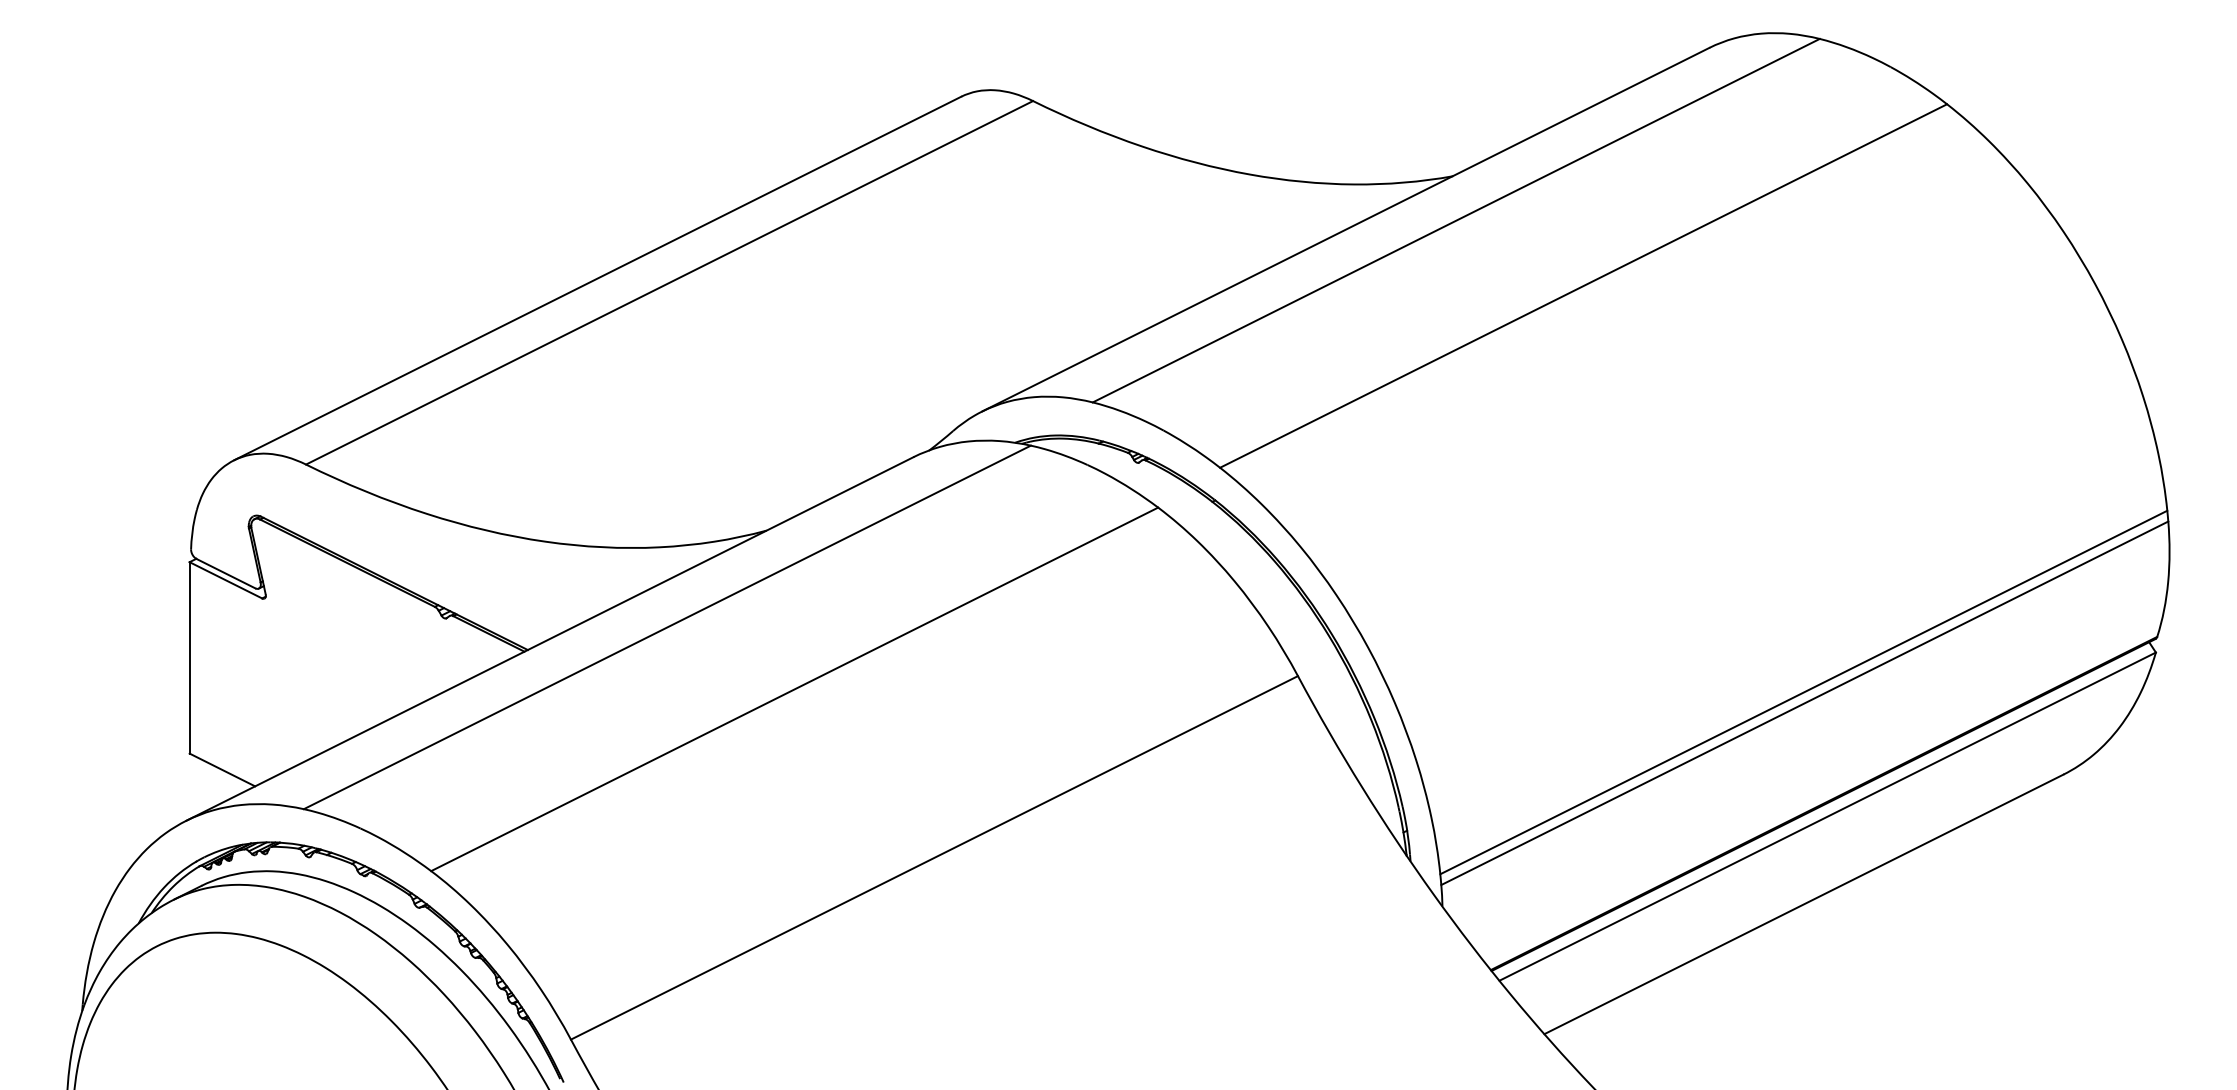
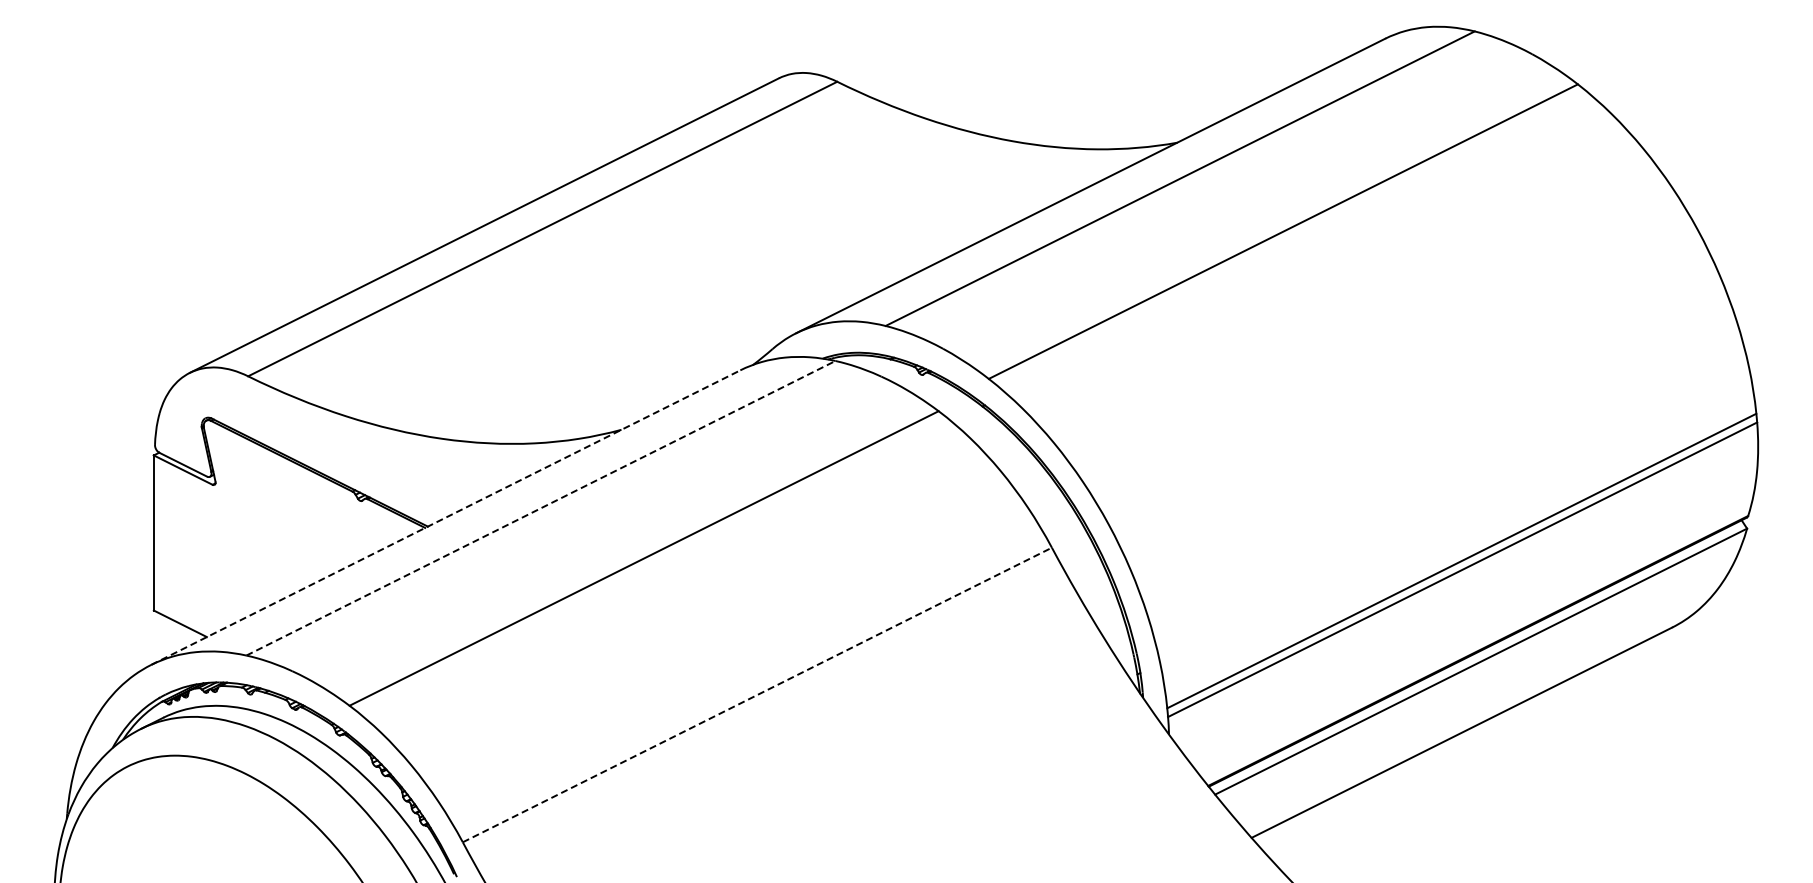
line: (668, 627) -> (541, 508), solid -> dashed
line: (550, 638) -> (446, 517), solid -> dashed
line: (934, 857) -> (757, 694), solid -> dashed

